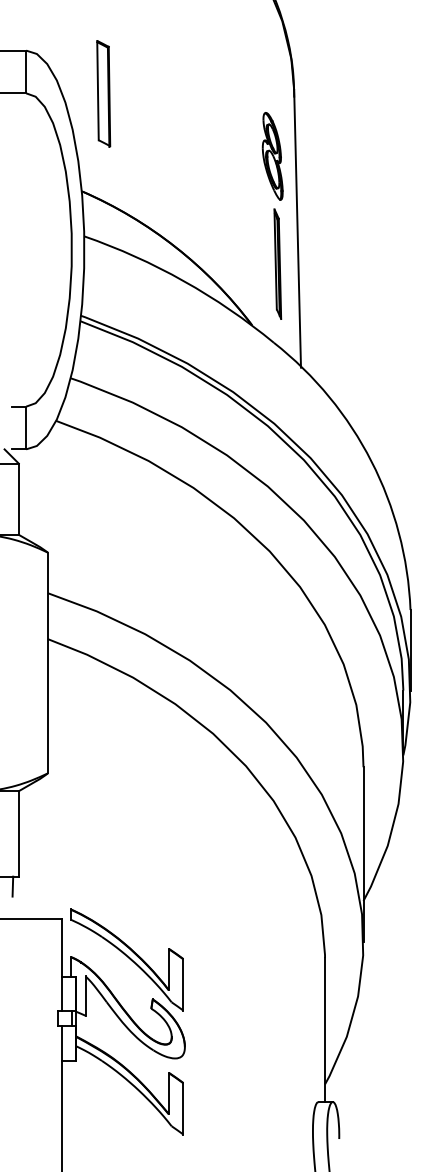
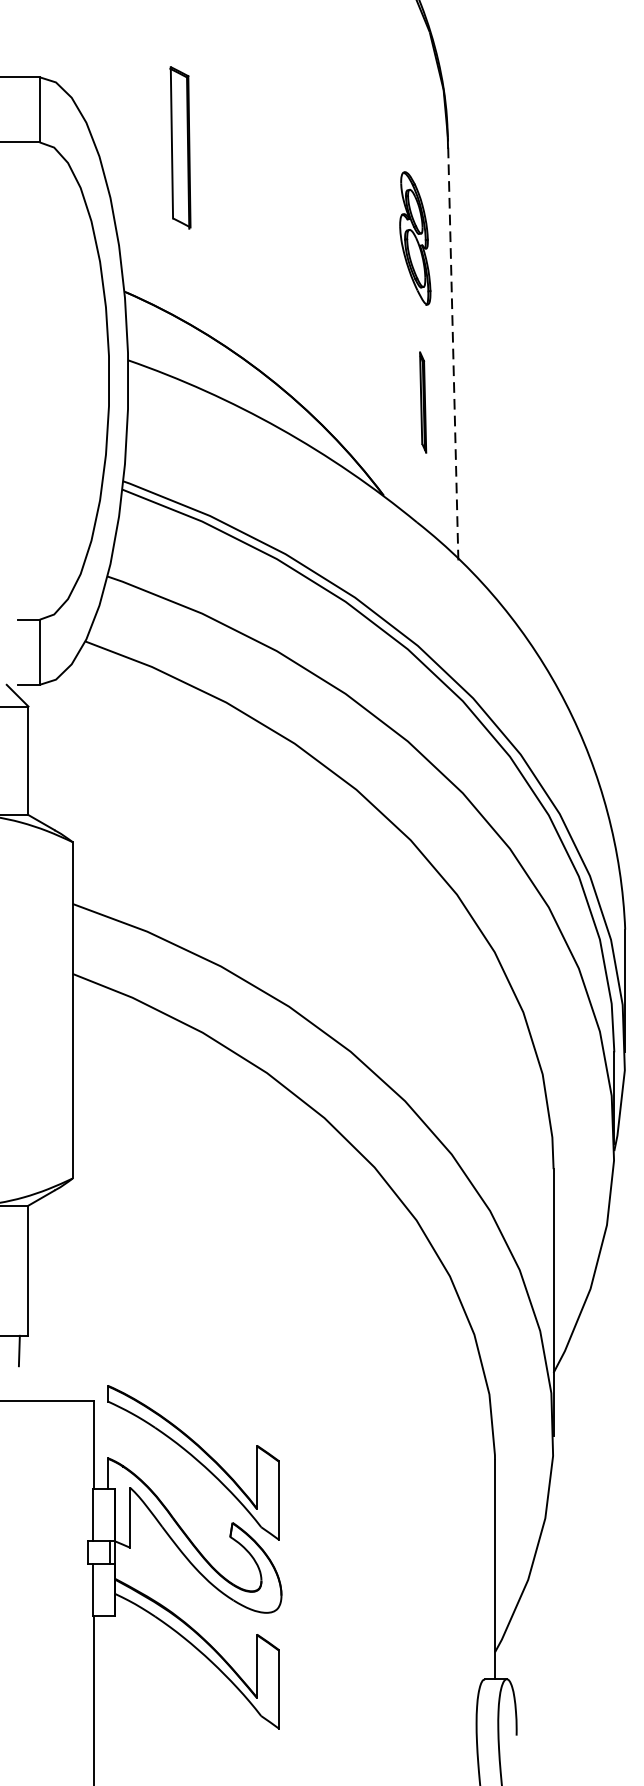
part: (103, 93) -> (180, 147), moved
line: (297, 228) -> (453, 348), solid -> dashed
part: (277, 263) -> (422, 401), size x0.6

